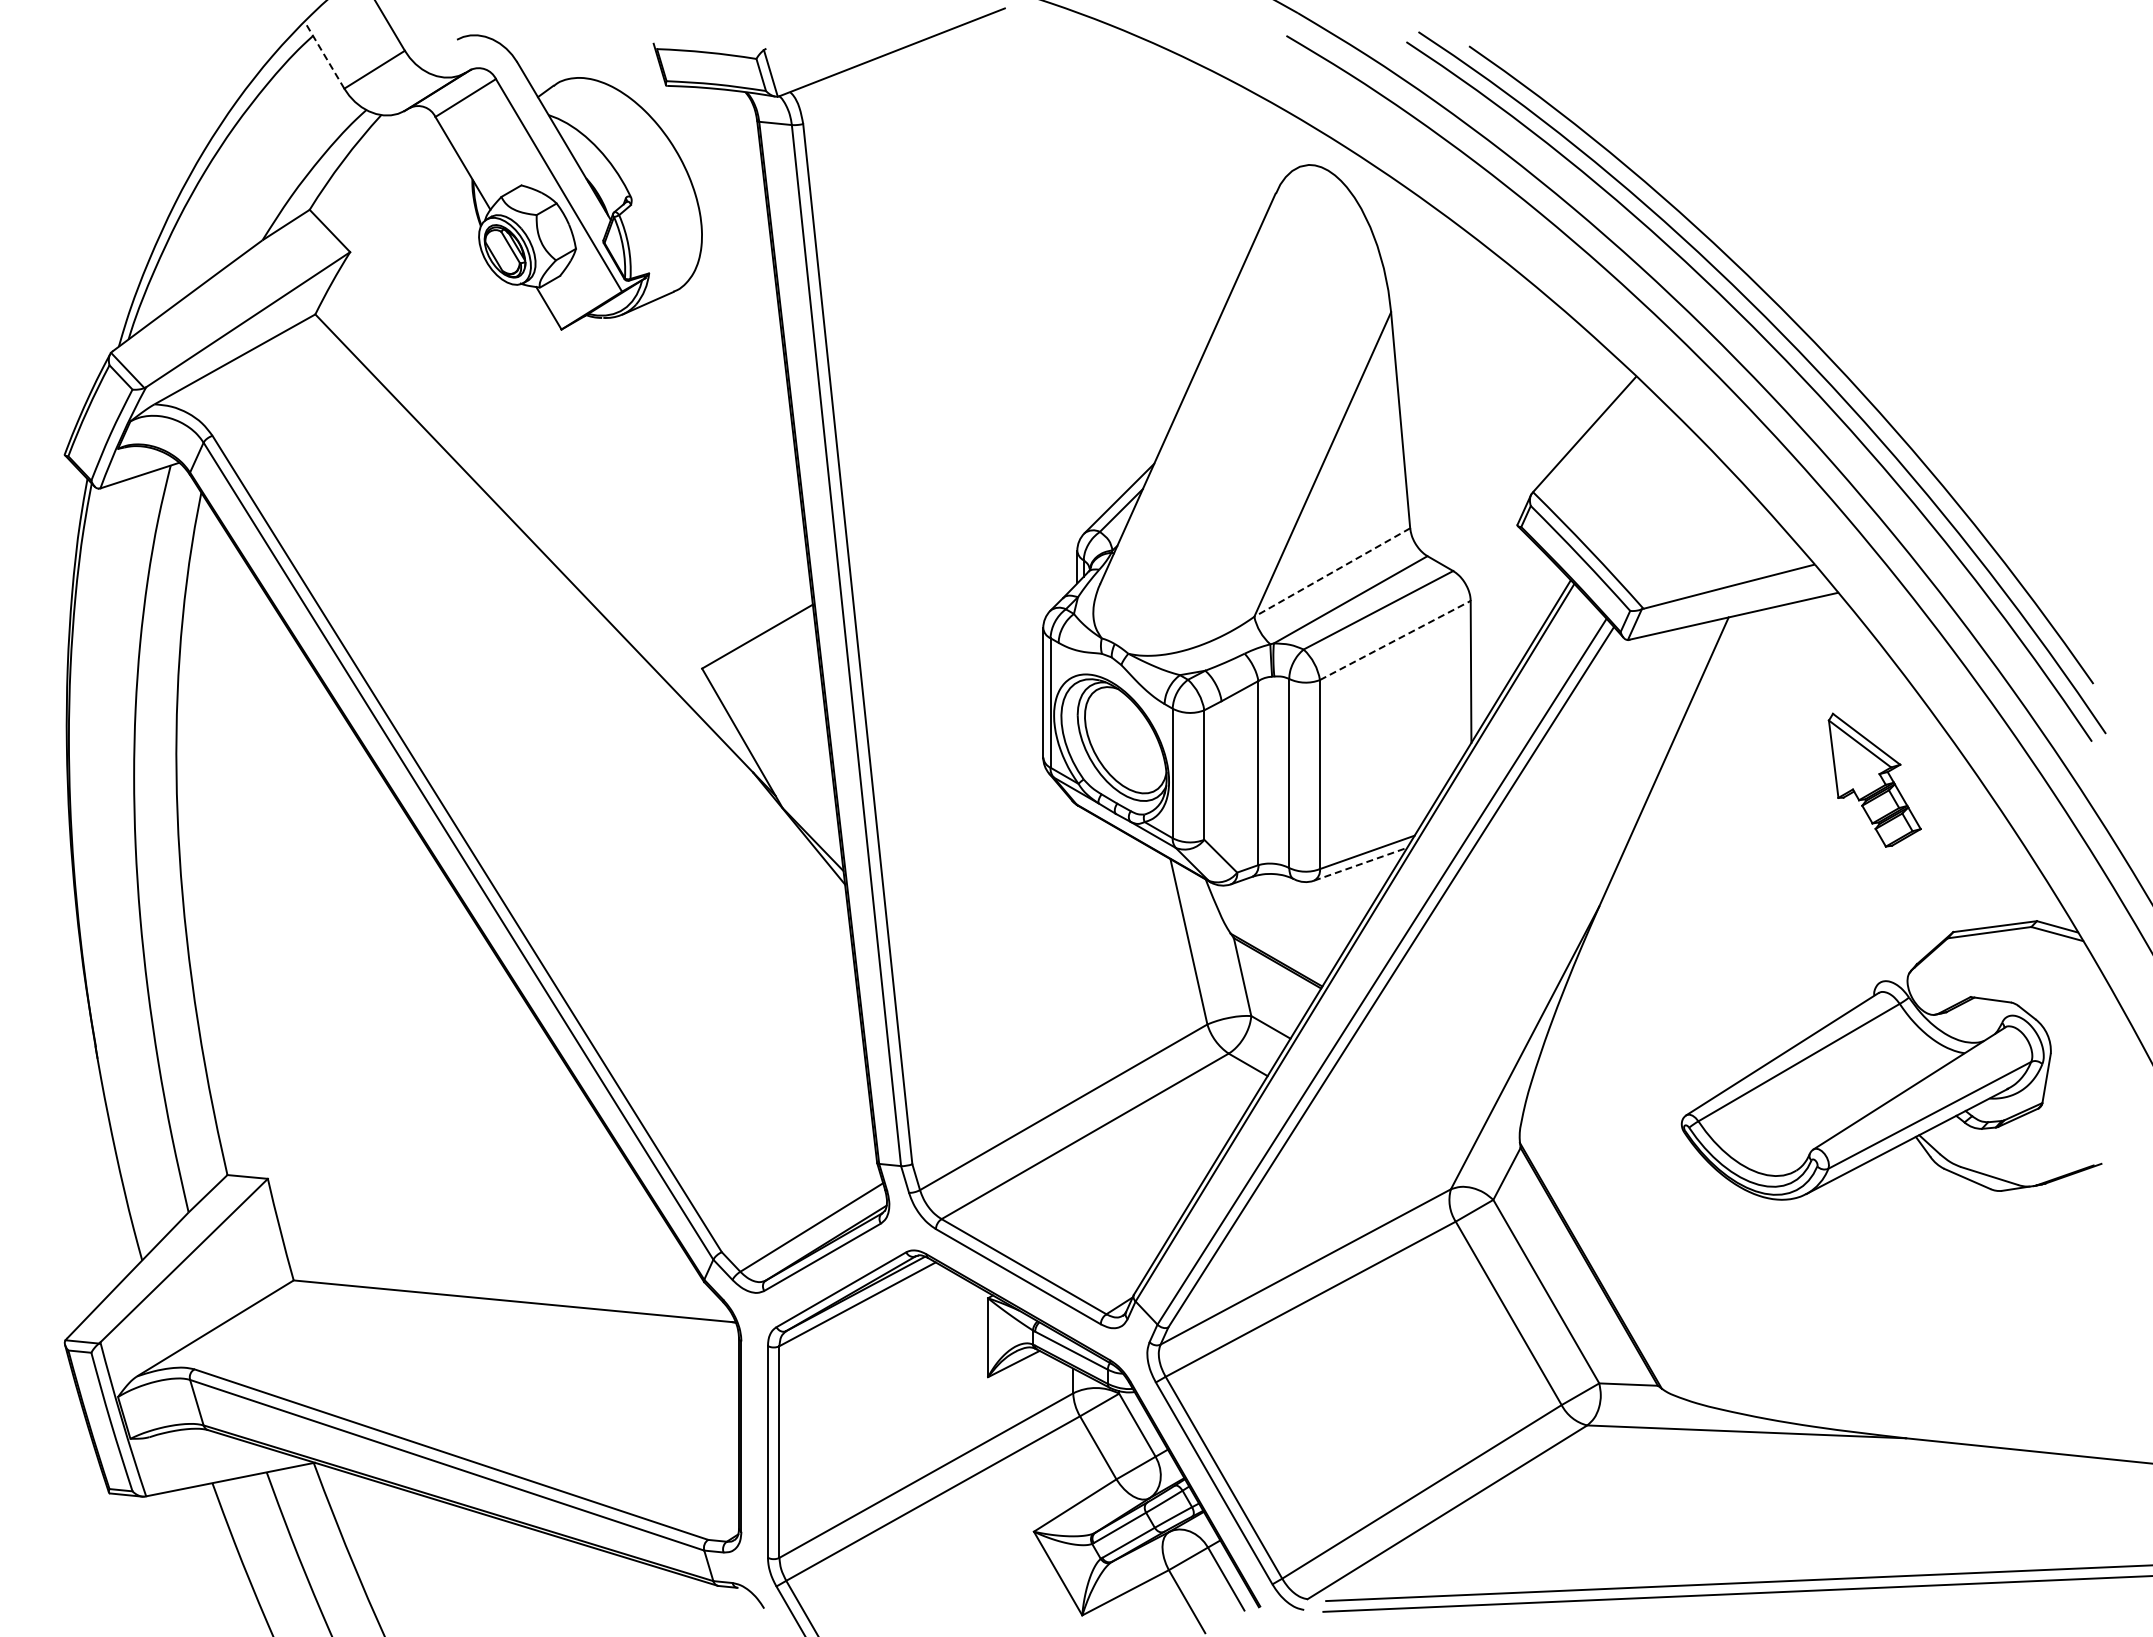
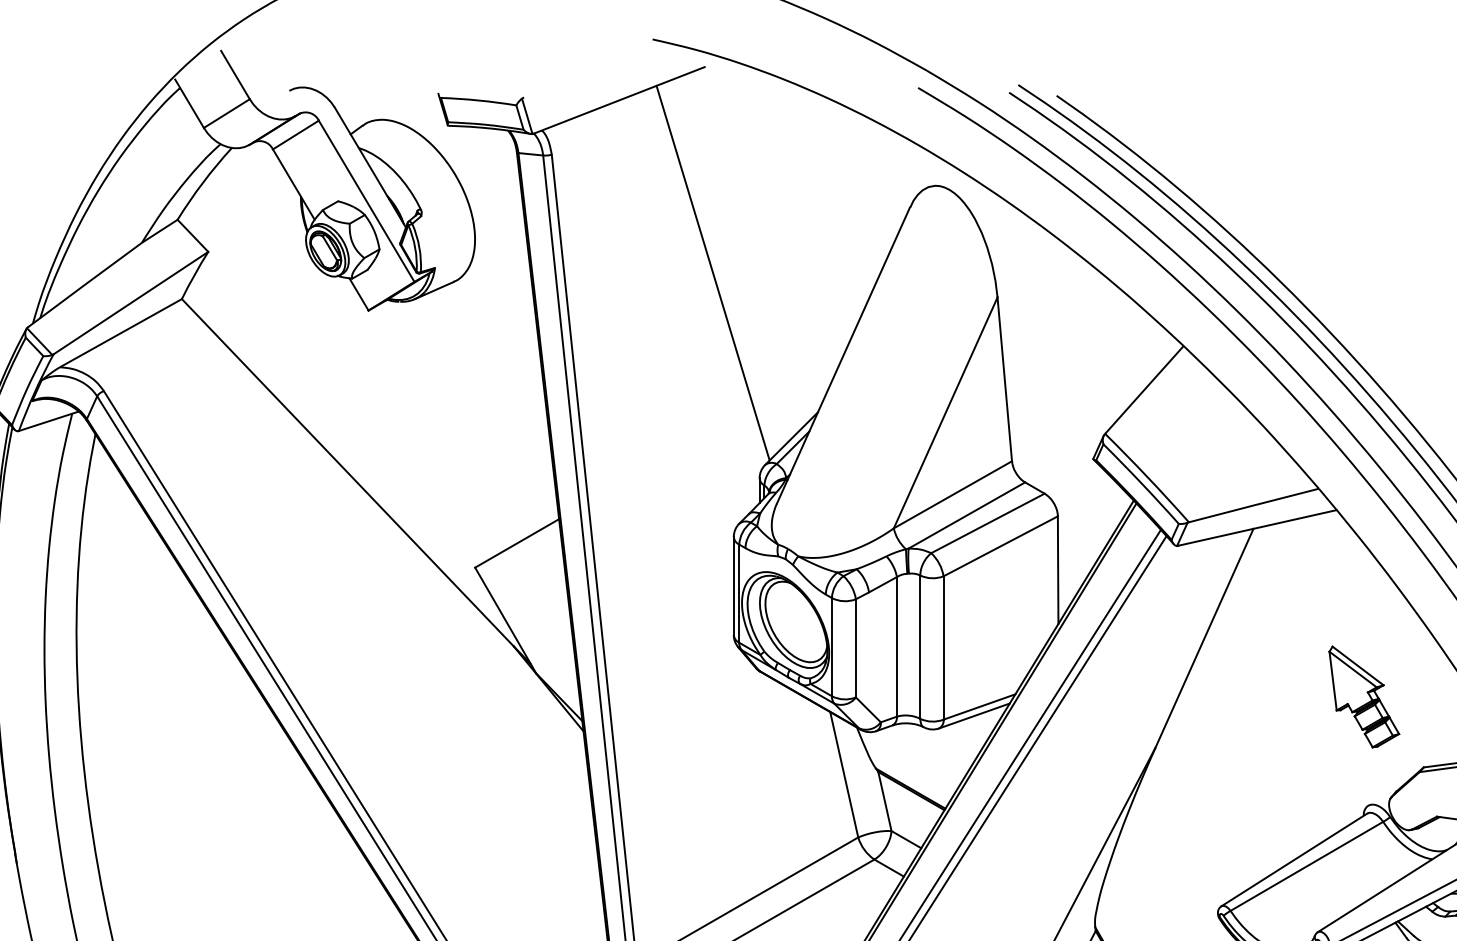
line: (325, 56) -> (189, 103), dashed -> solid
line: (1015, 280) -> (712, 273), added
line: (1332, 572) -> (953, 494), dashed -> solid
line: (1395, 640) -> (1000, 546), dashed -> solid
part: (1874, 779) -> (1364, 696), moved
line: (1361, 864) -> (975, 716), dashed -> solid

